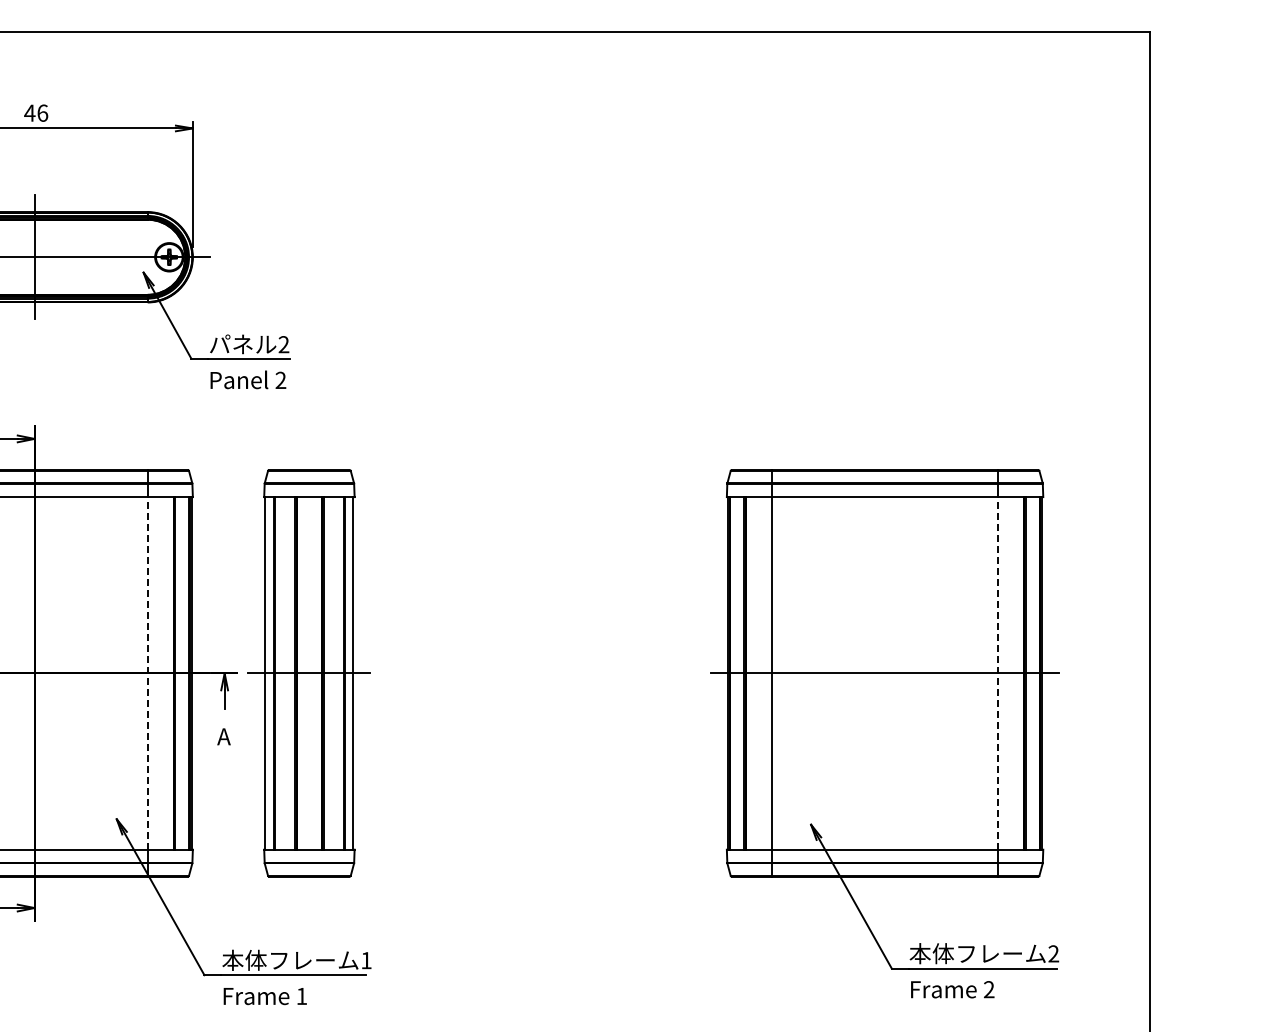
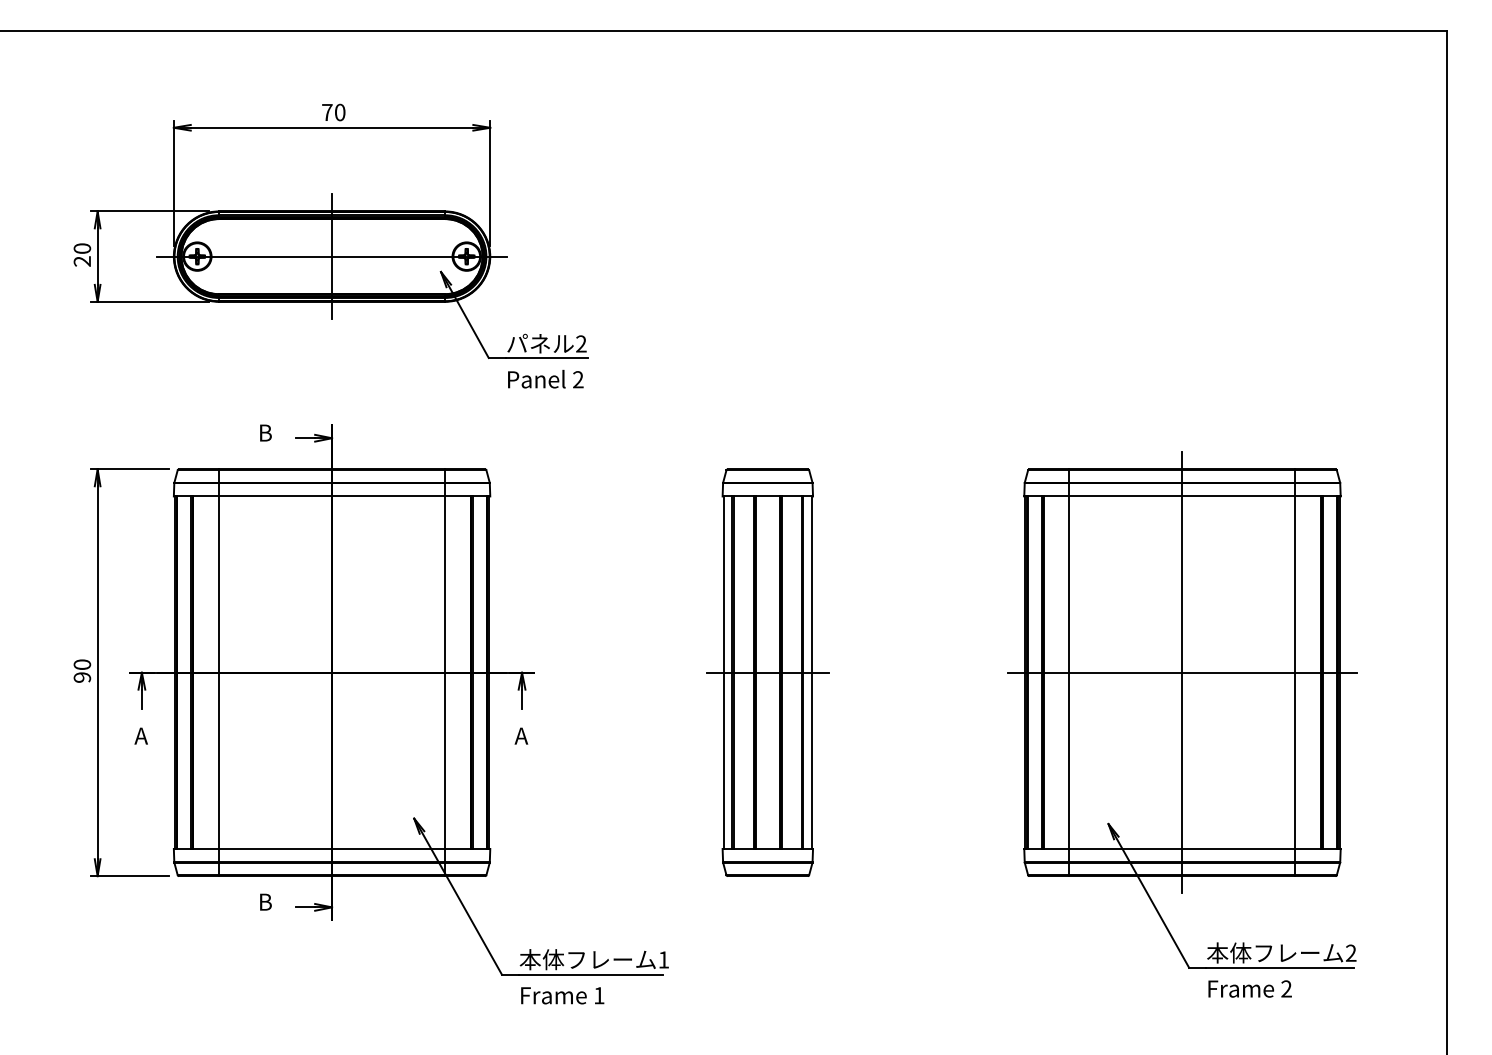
text: (36, 113) -> (333, 112), 46 -> 70
line: (148, 673) -> (445, 672), dashed -> solid
part: (309, 673) -> (767, 672), moved
line: (885, 673) -> (1182, 672), added
line: (998, 673) -> (1295, 672), dashed -> solid

